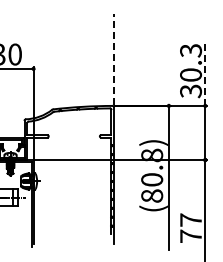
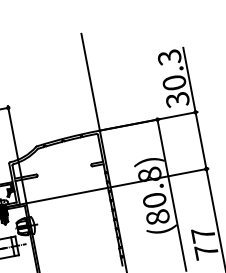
line: (113, 59) -> (90, 82), dashed -> solid
line: (205, 75) -> (189, 80), dashed -> solid

